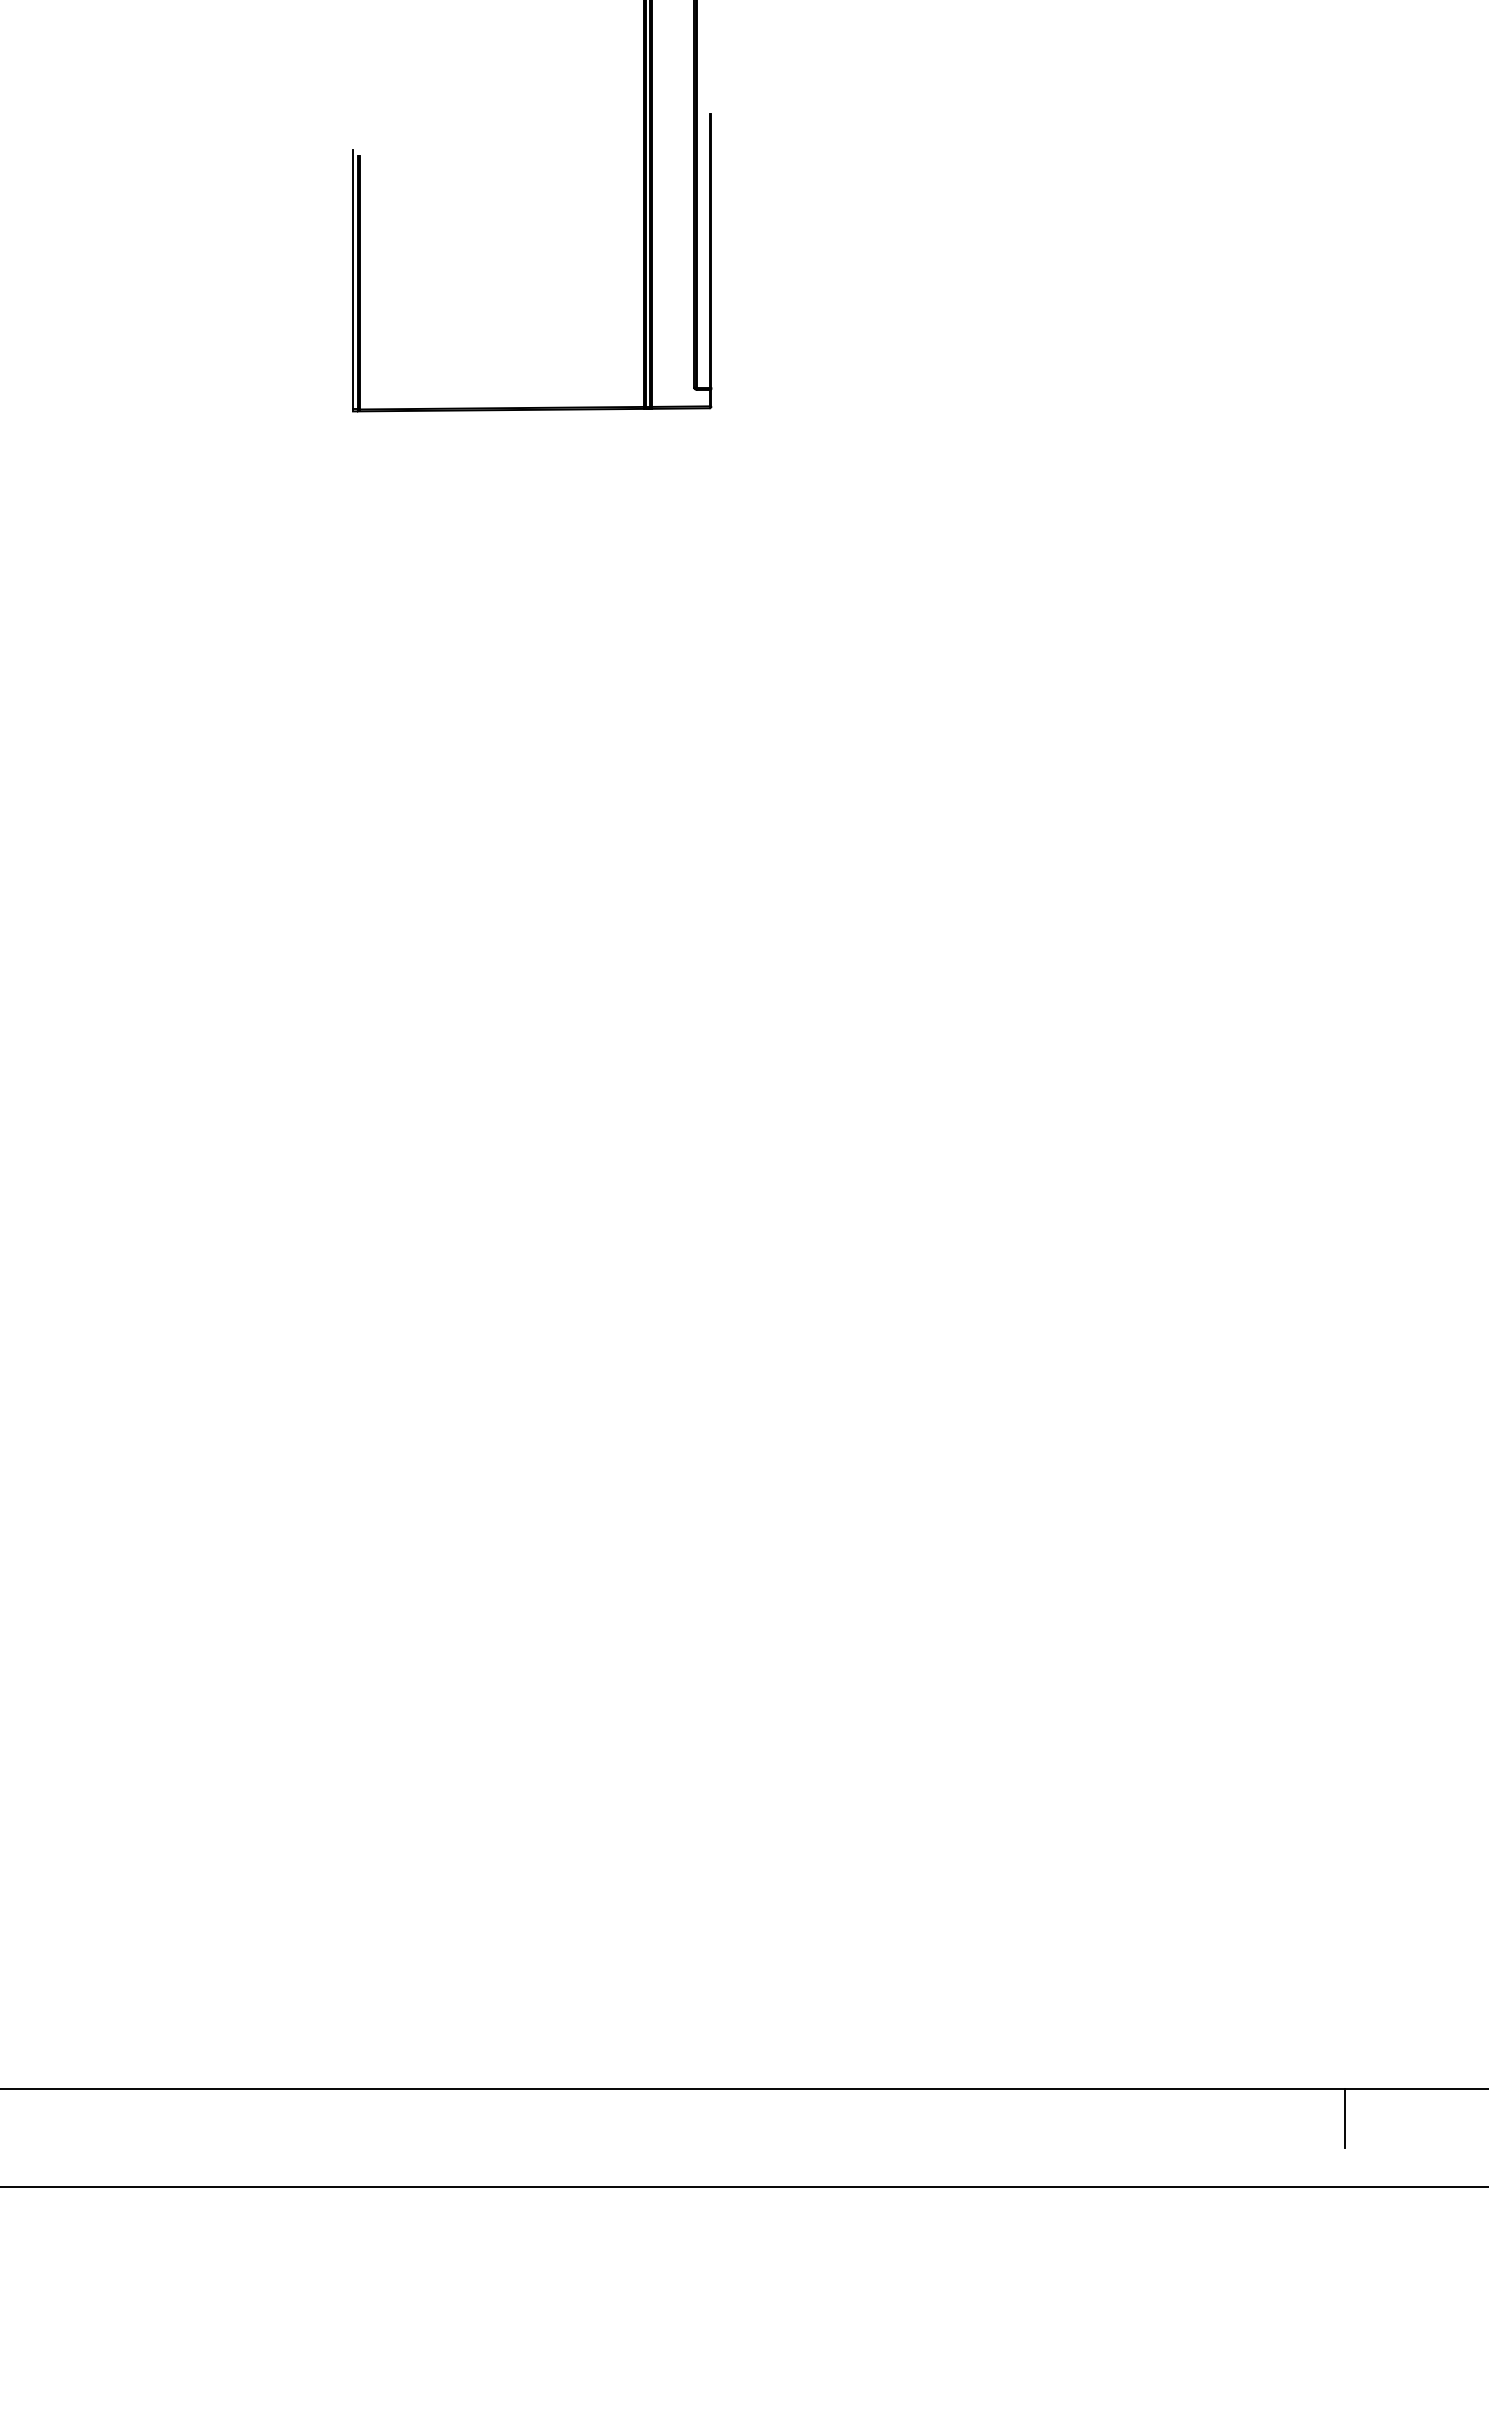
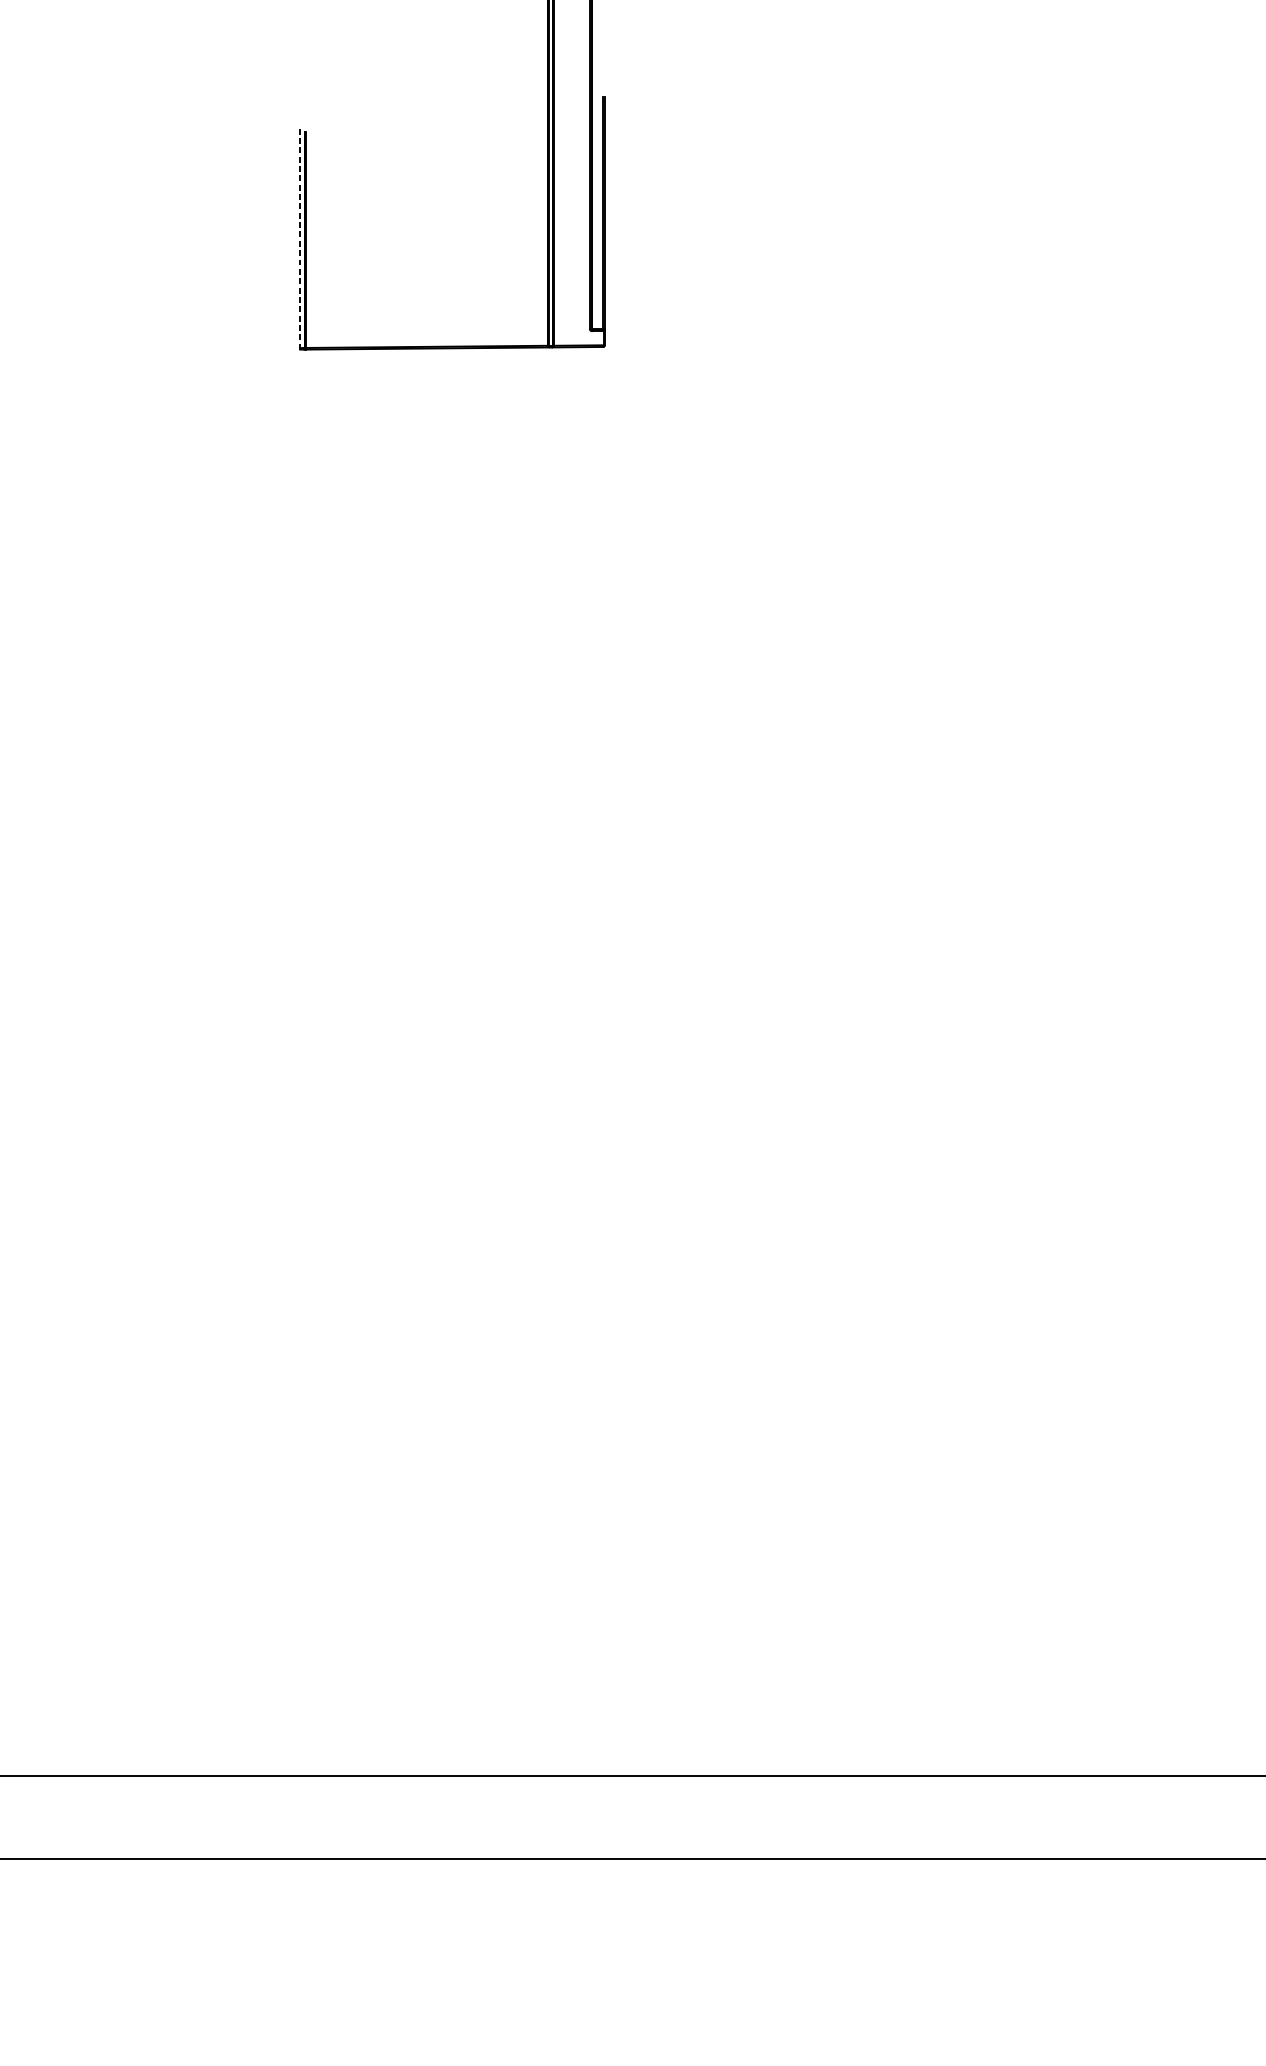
line: (353, 280) -> (300, 238), solid -> dashed
line: (1344, 2118) -> (1142, 1800), removed

